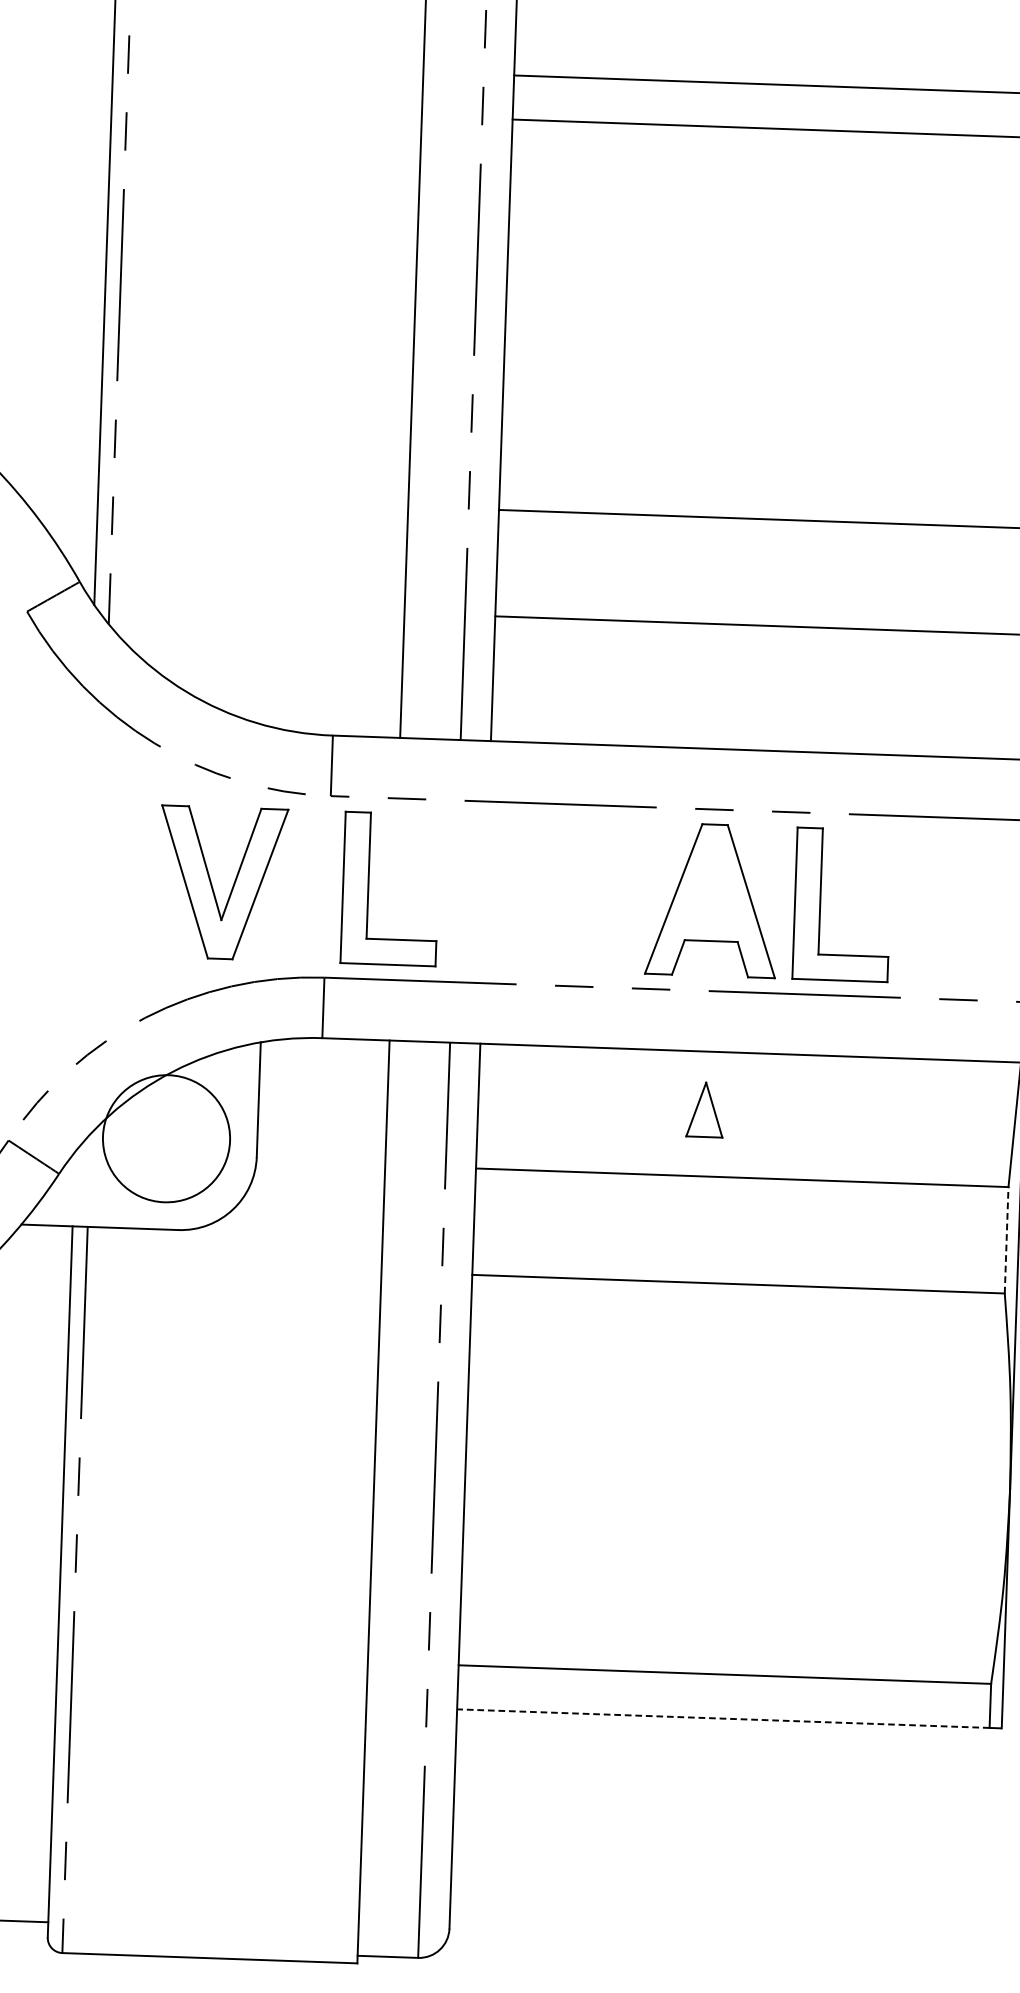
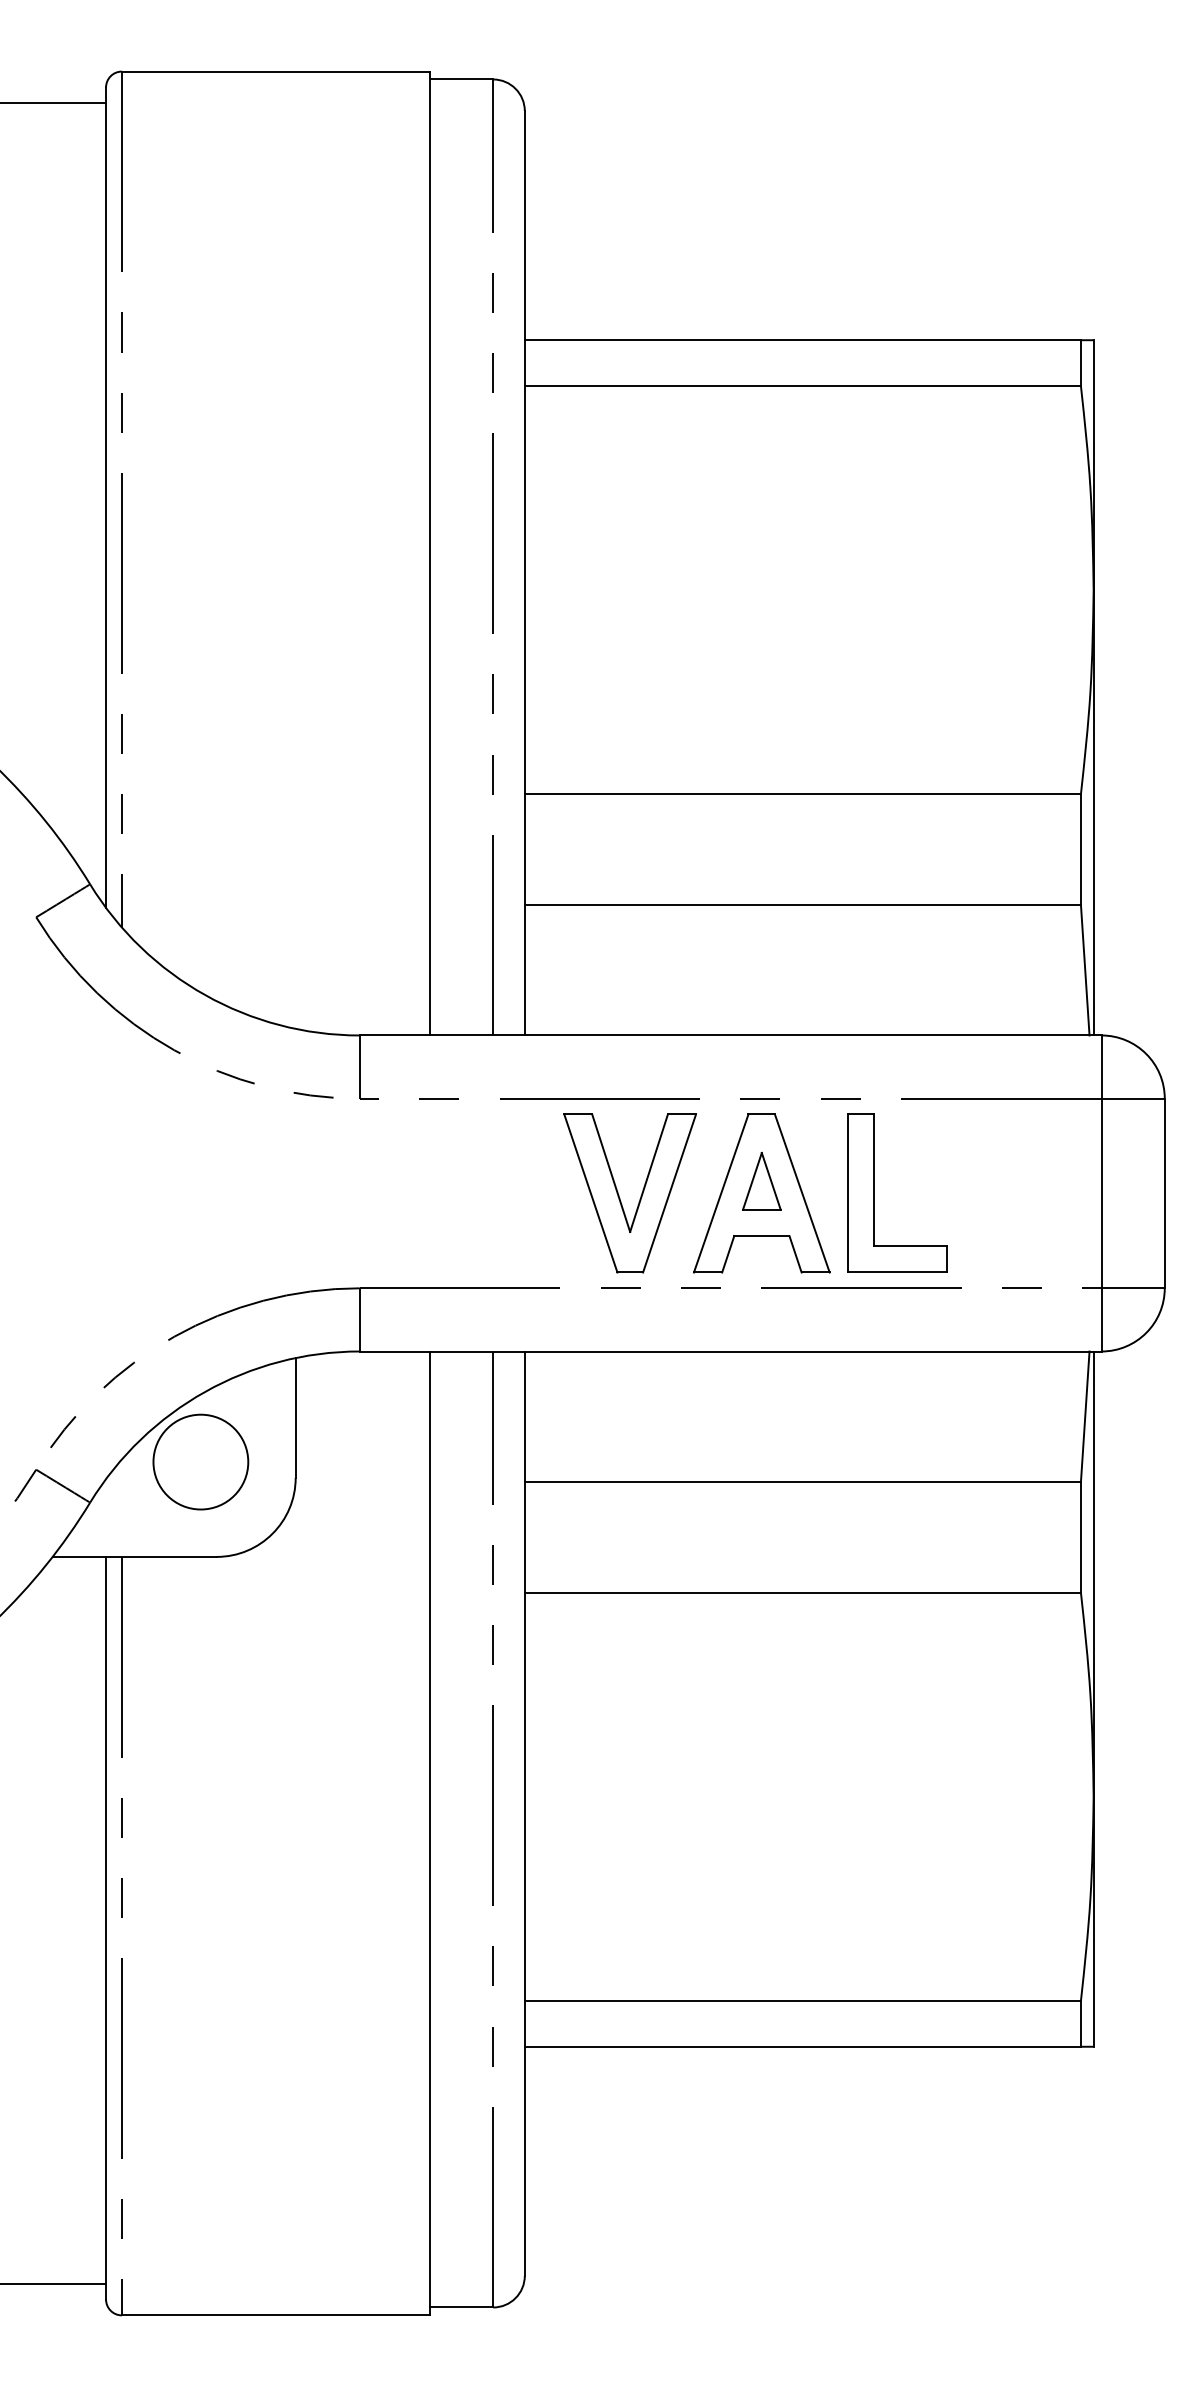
part: (212, 884) -> (619, 1195), moved
part: (368, 887) -> (402, 1192), removed
part: (704, 1110) -> (761, 1181), moved
circle: (166, 1138) -> (200, 1461), size x0.71
line: (1006, 1240) -> (1080, 1537), dashed -> solid
line: (722, 1718) -> (802, 2046), dashed -> solid

